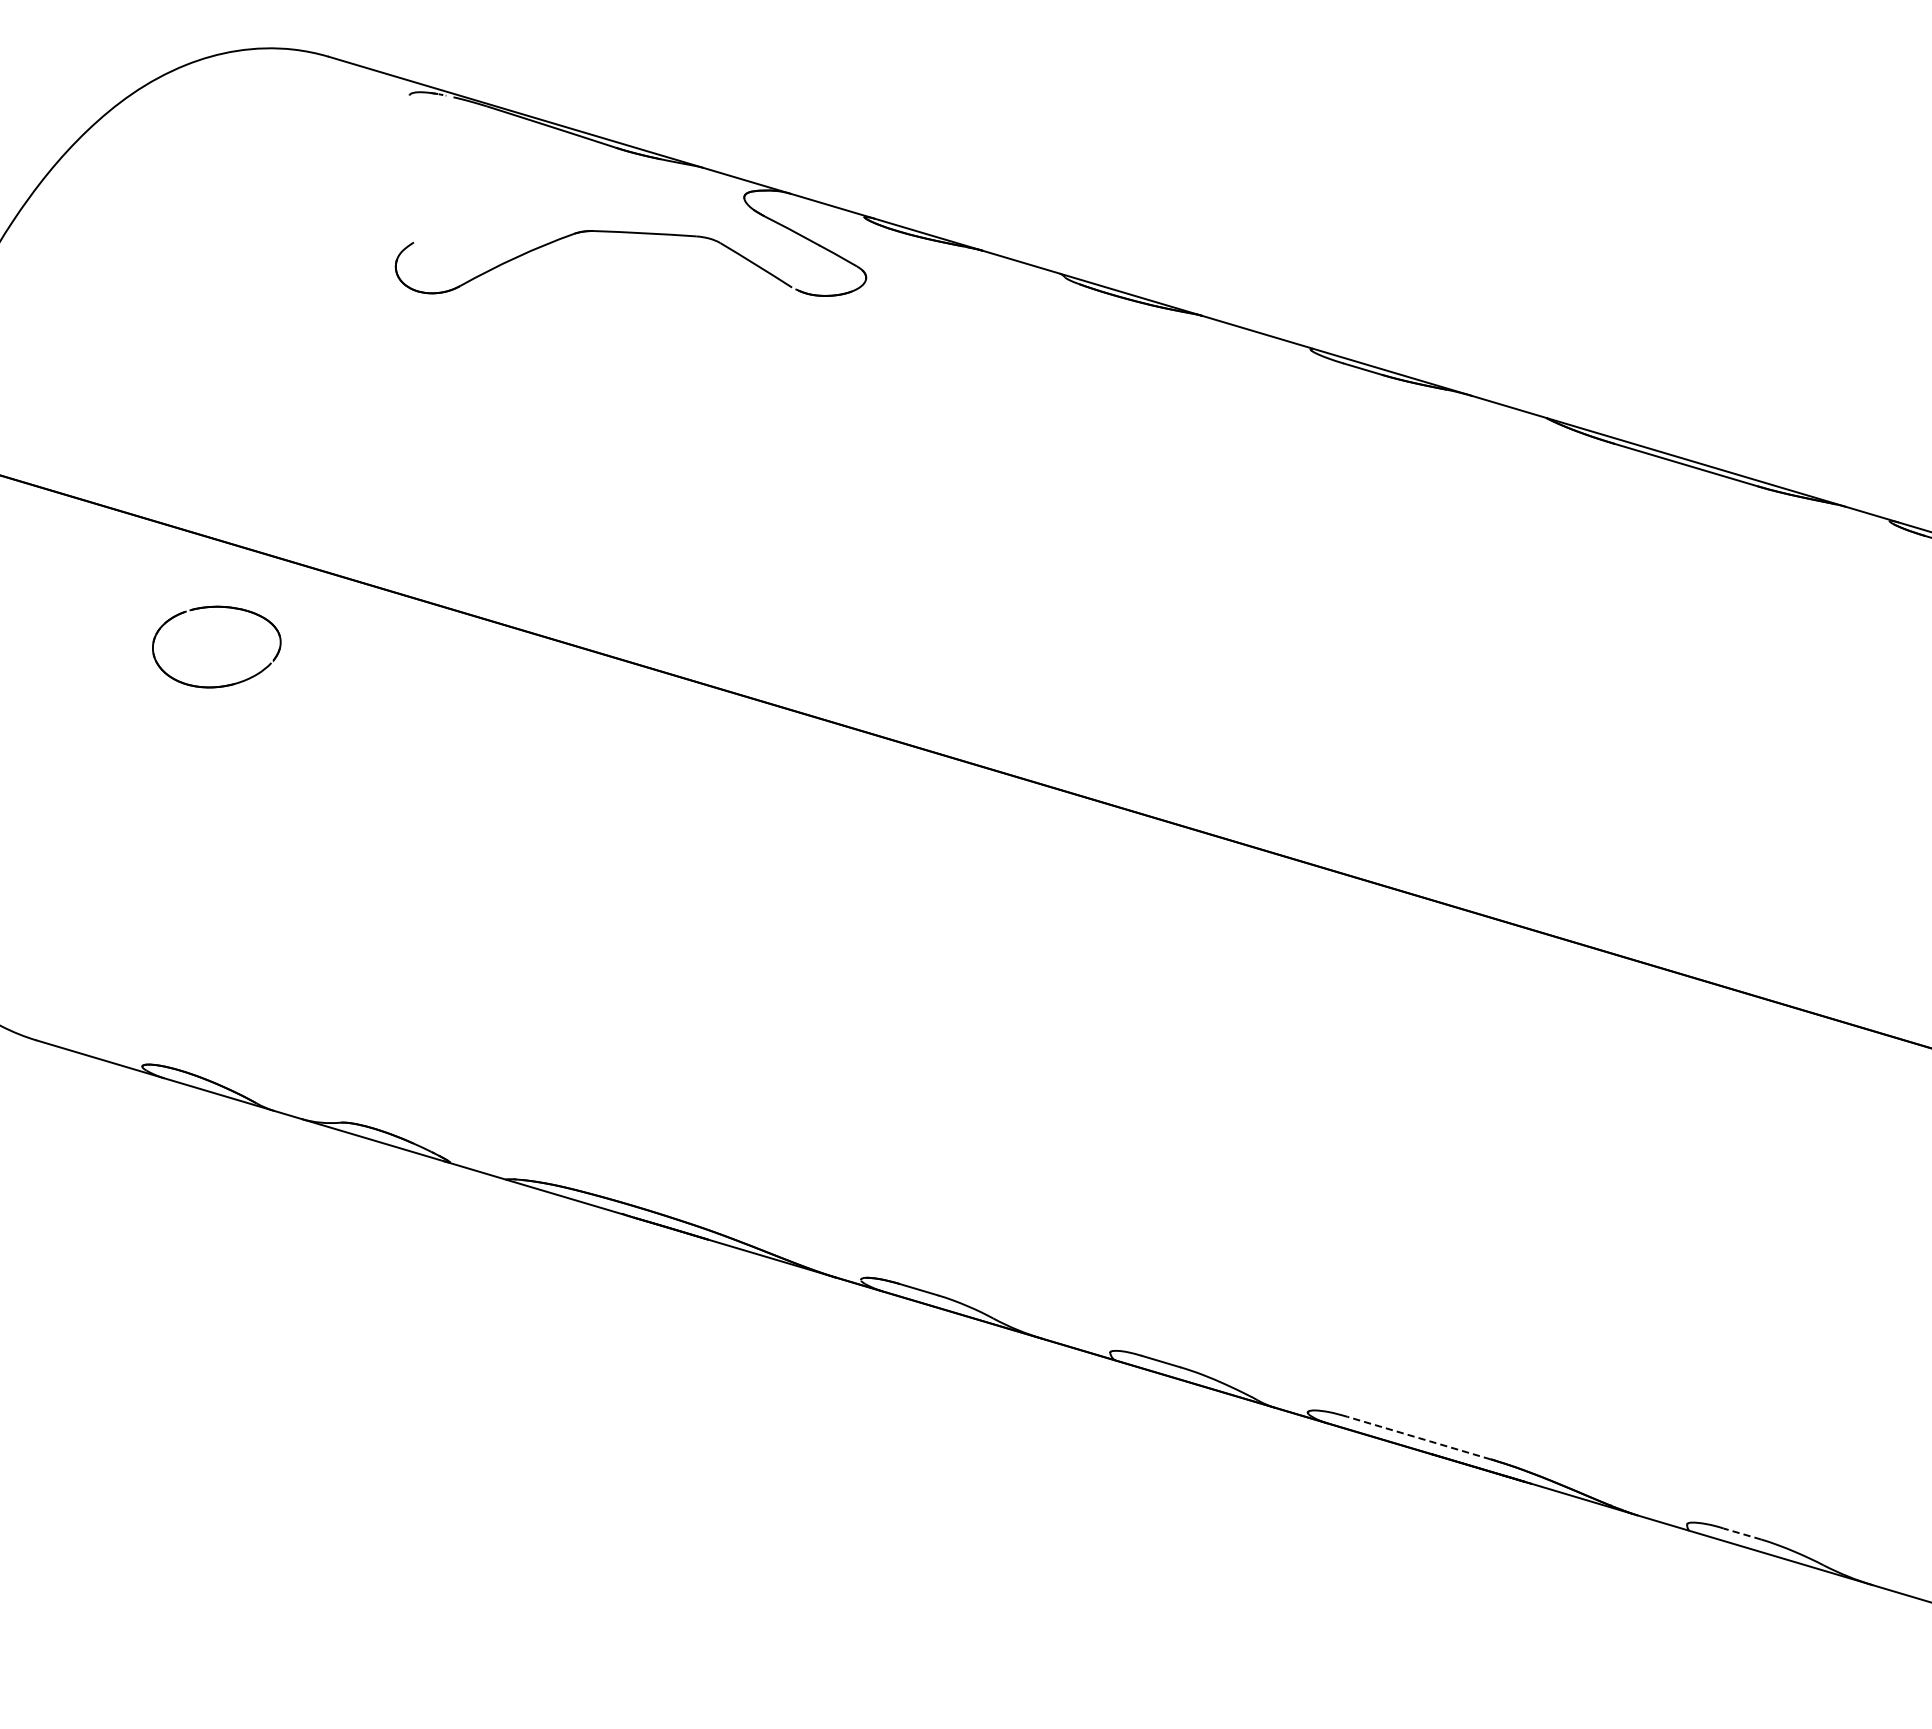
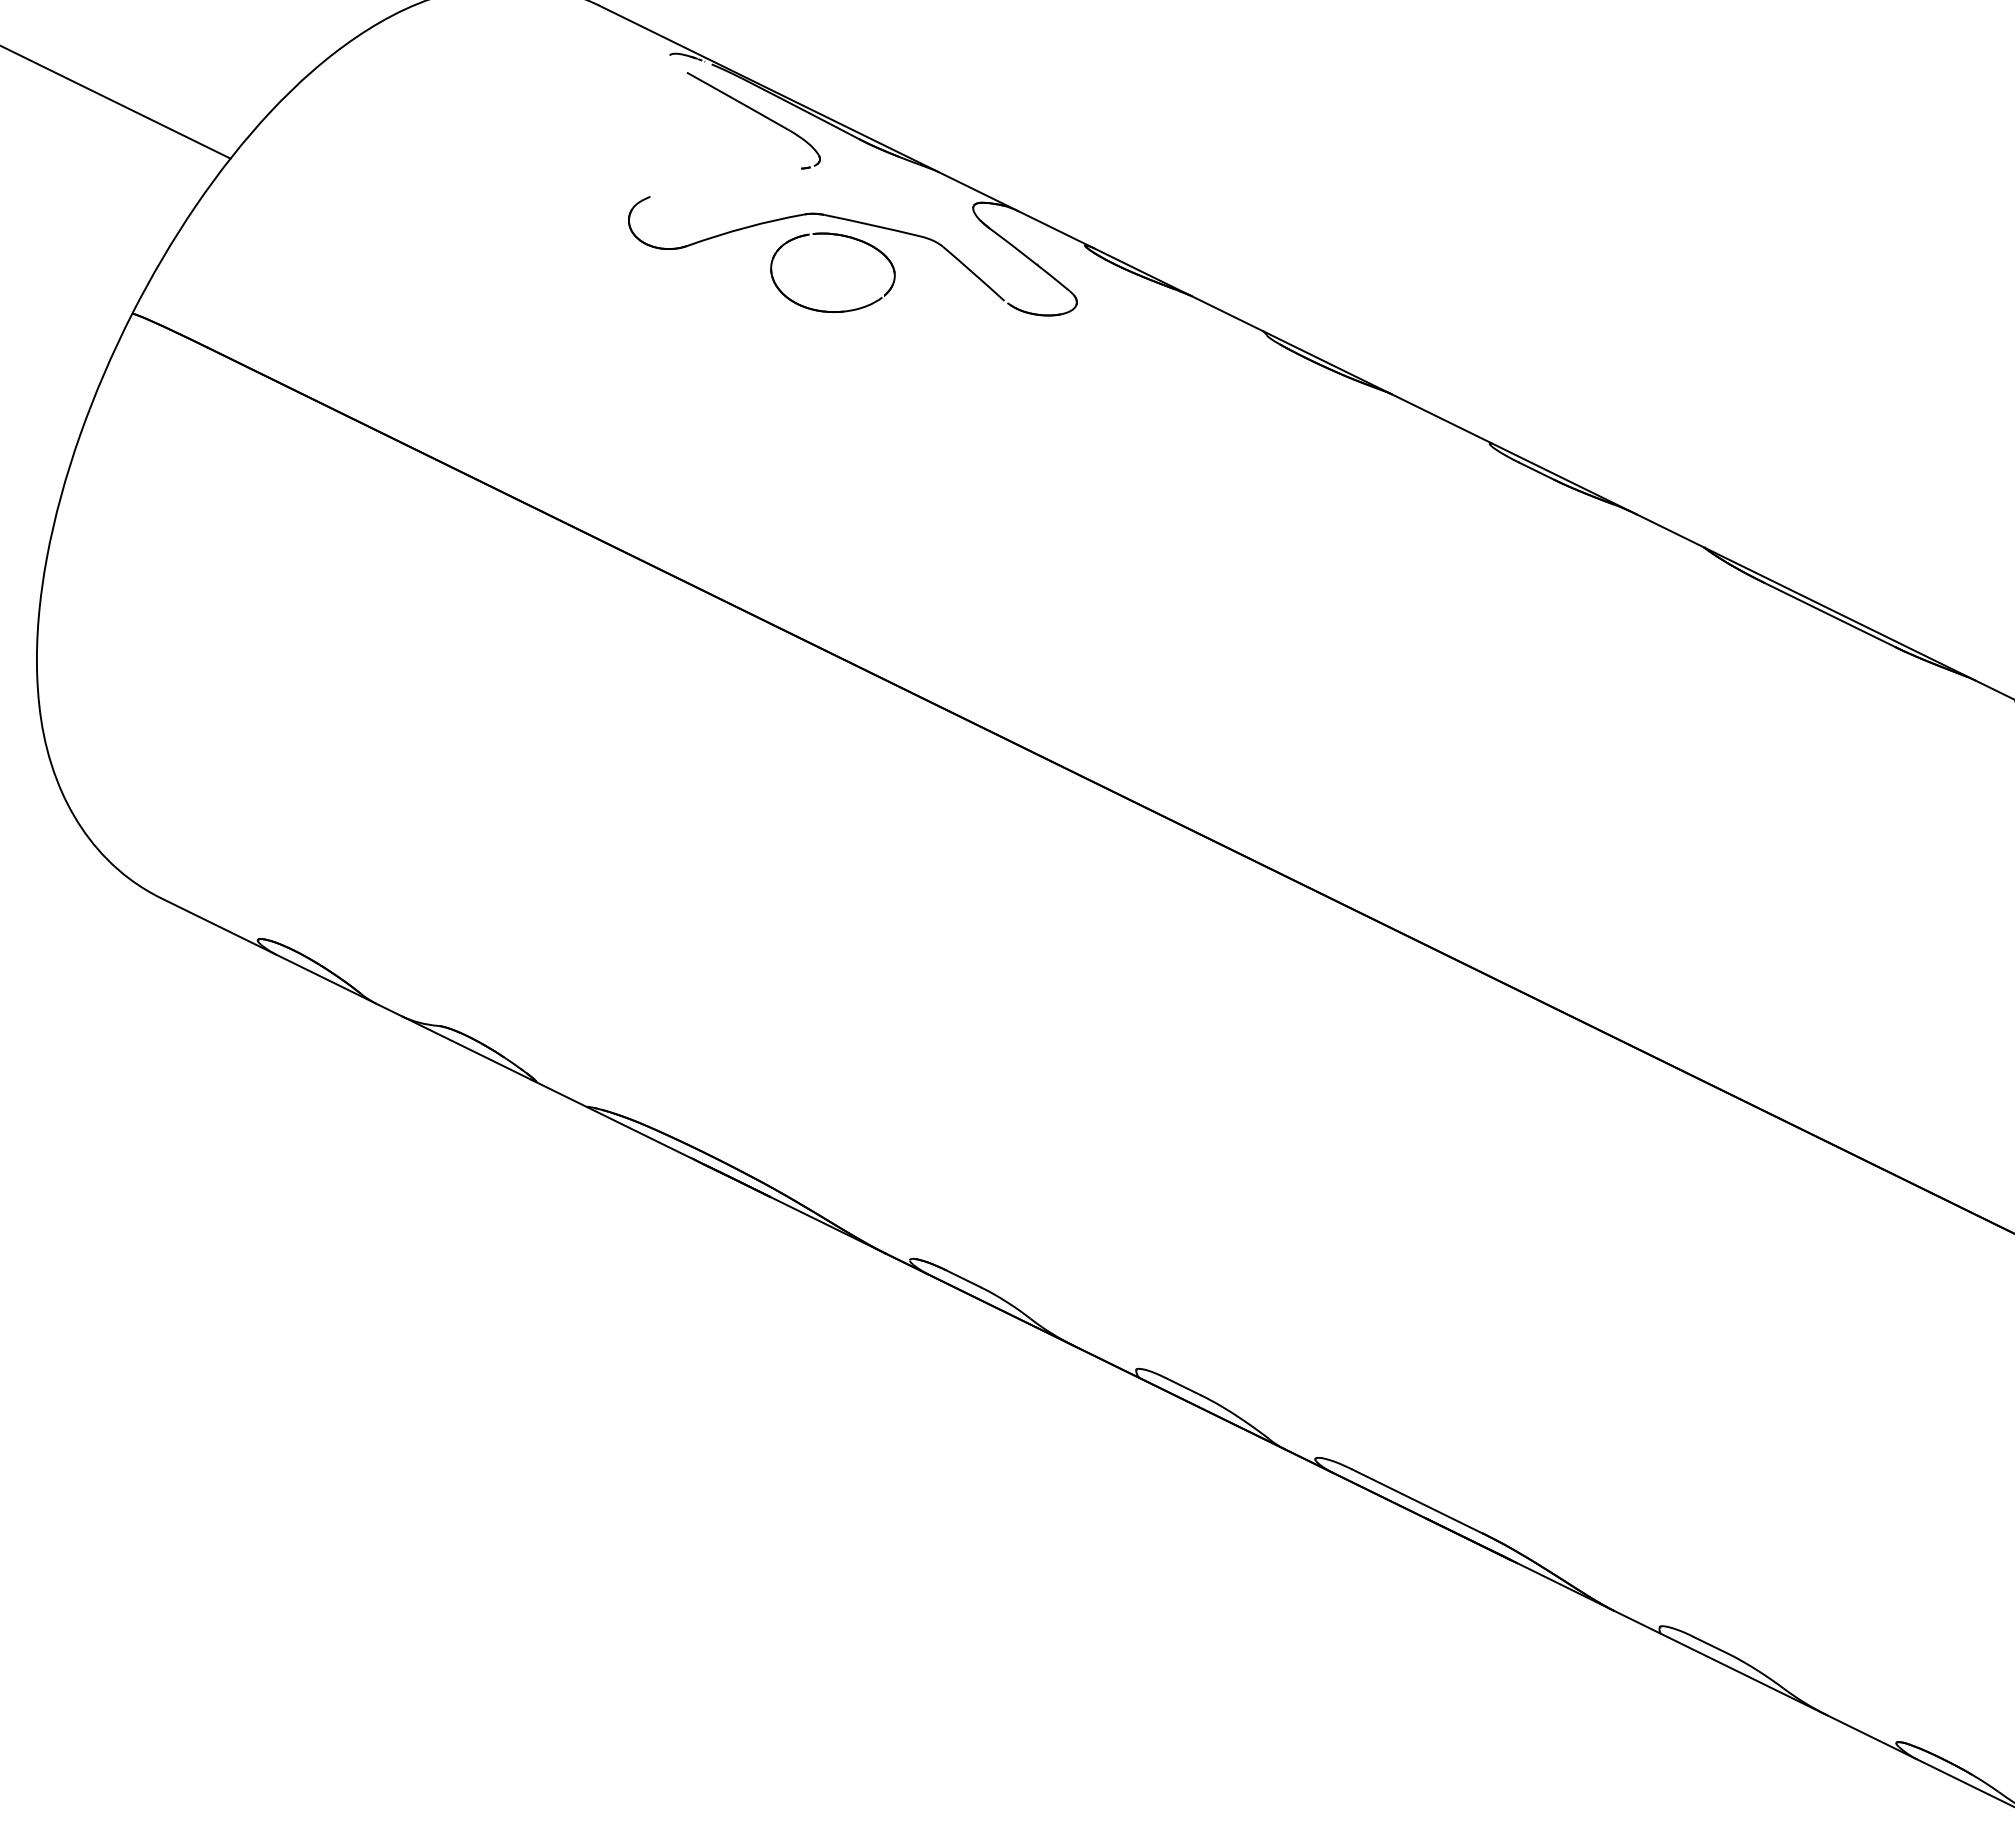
part: (508, 139) -> (757, 113), added
part: (218, 608) -> (840, 236), moved
line: (1419, 1438) -> (1417, 1501), dashed -> solid
line: (1741, 1534) -> (1710, 1645), dashed -> solid

